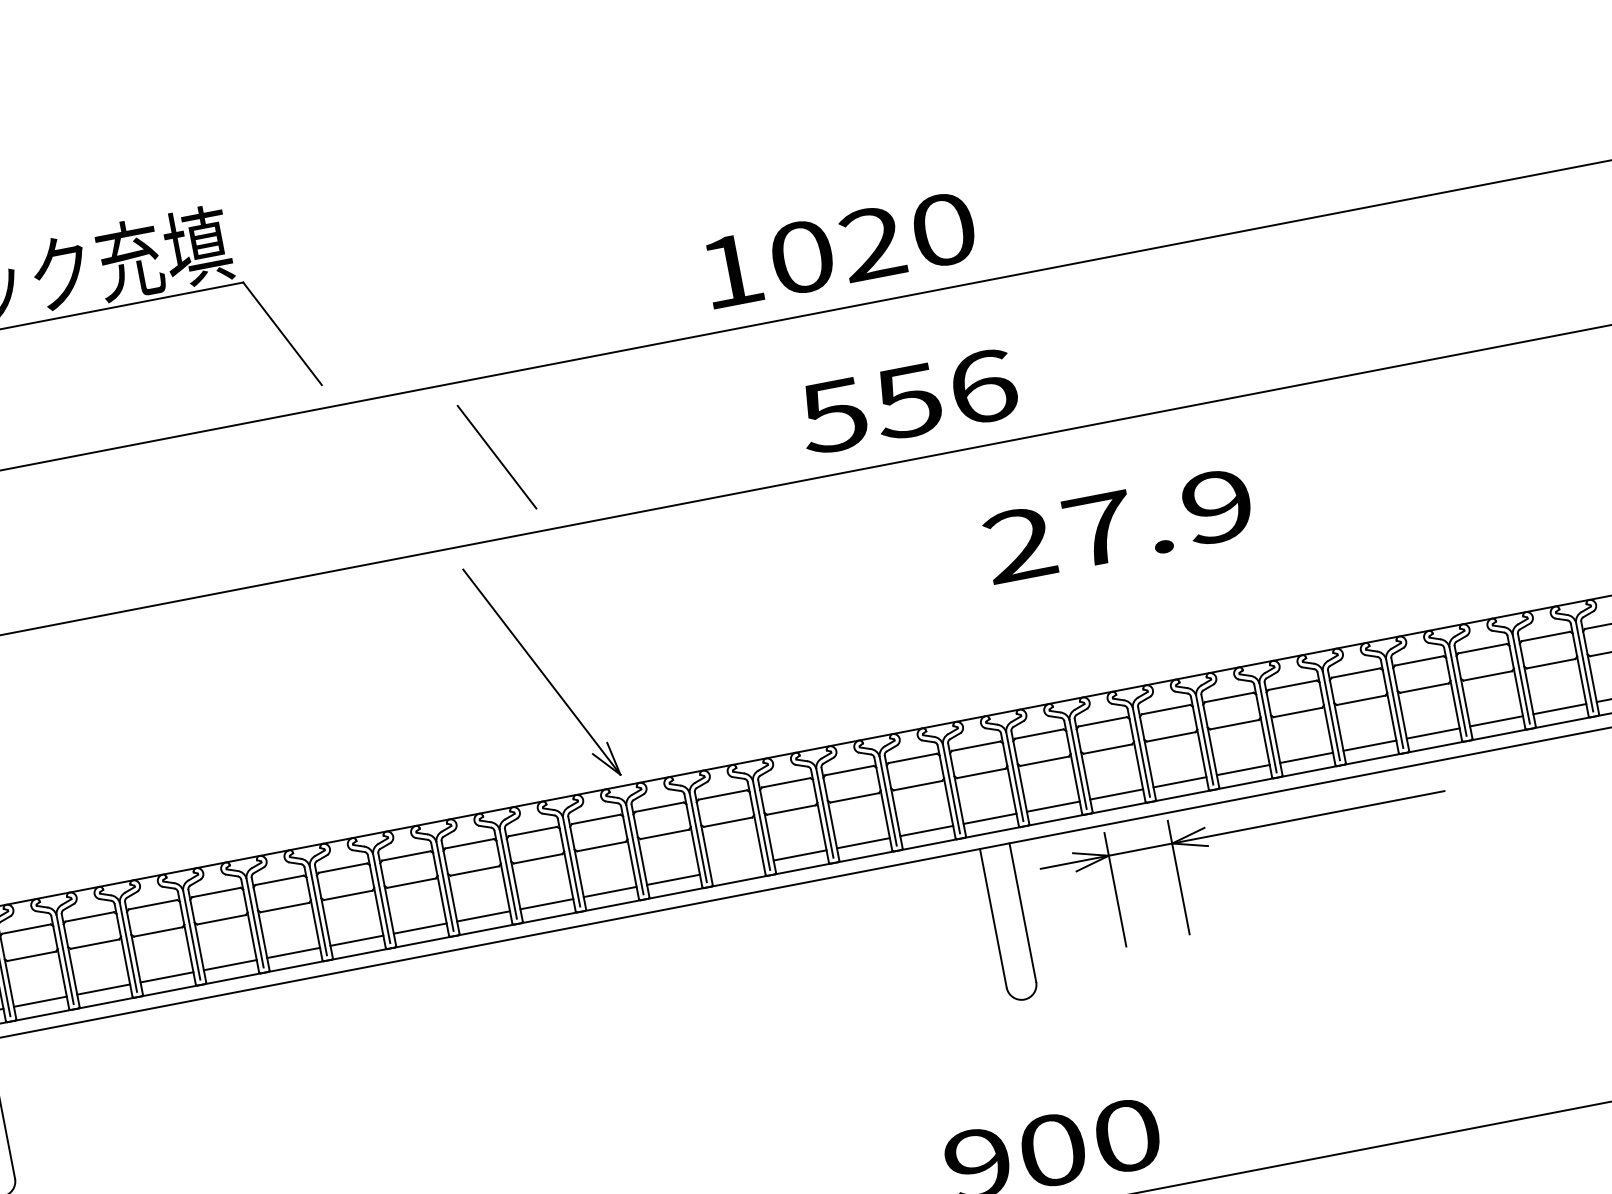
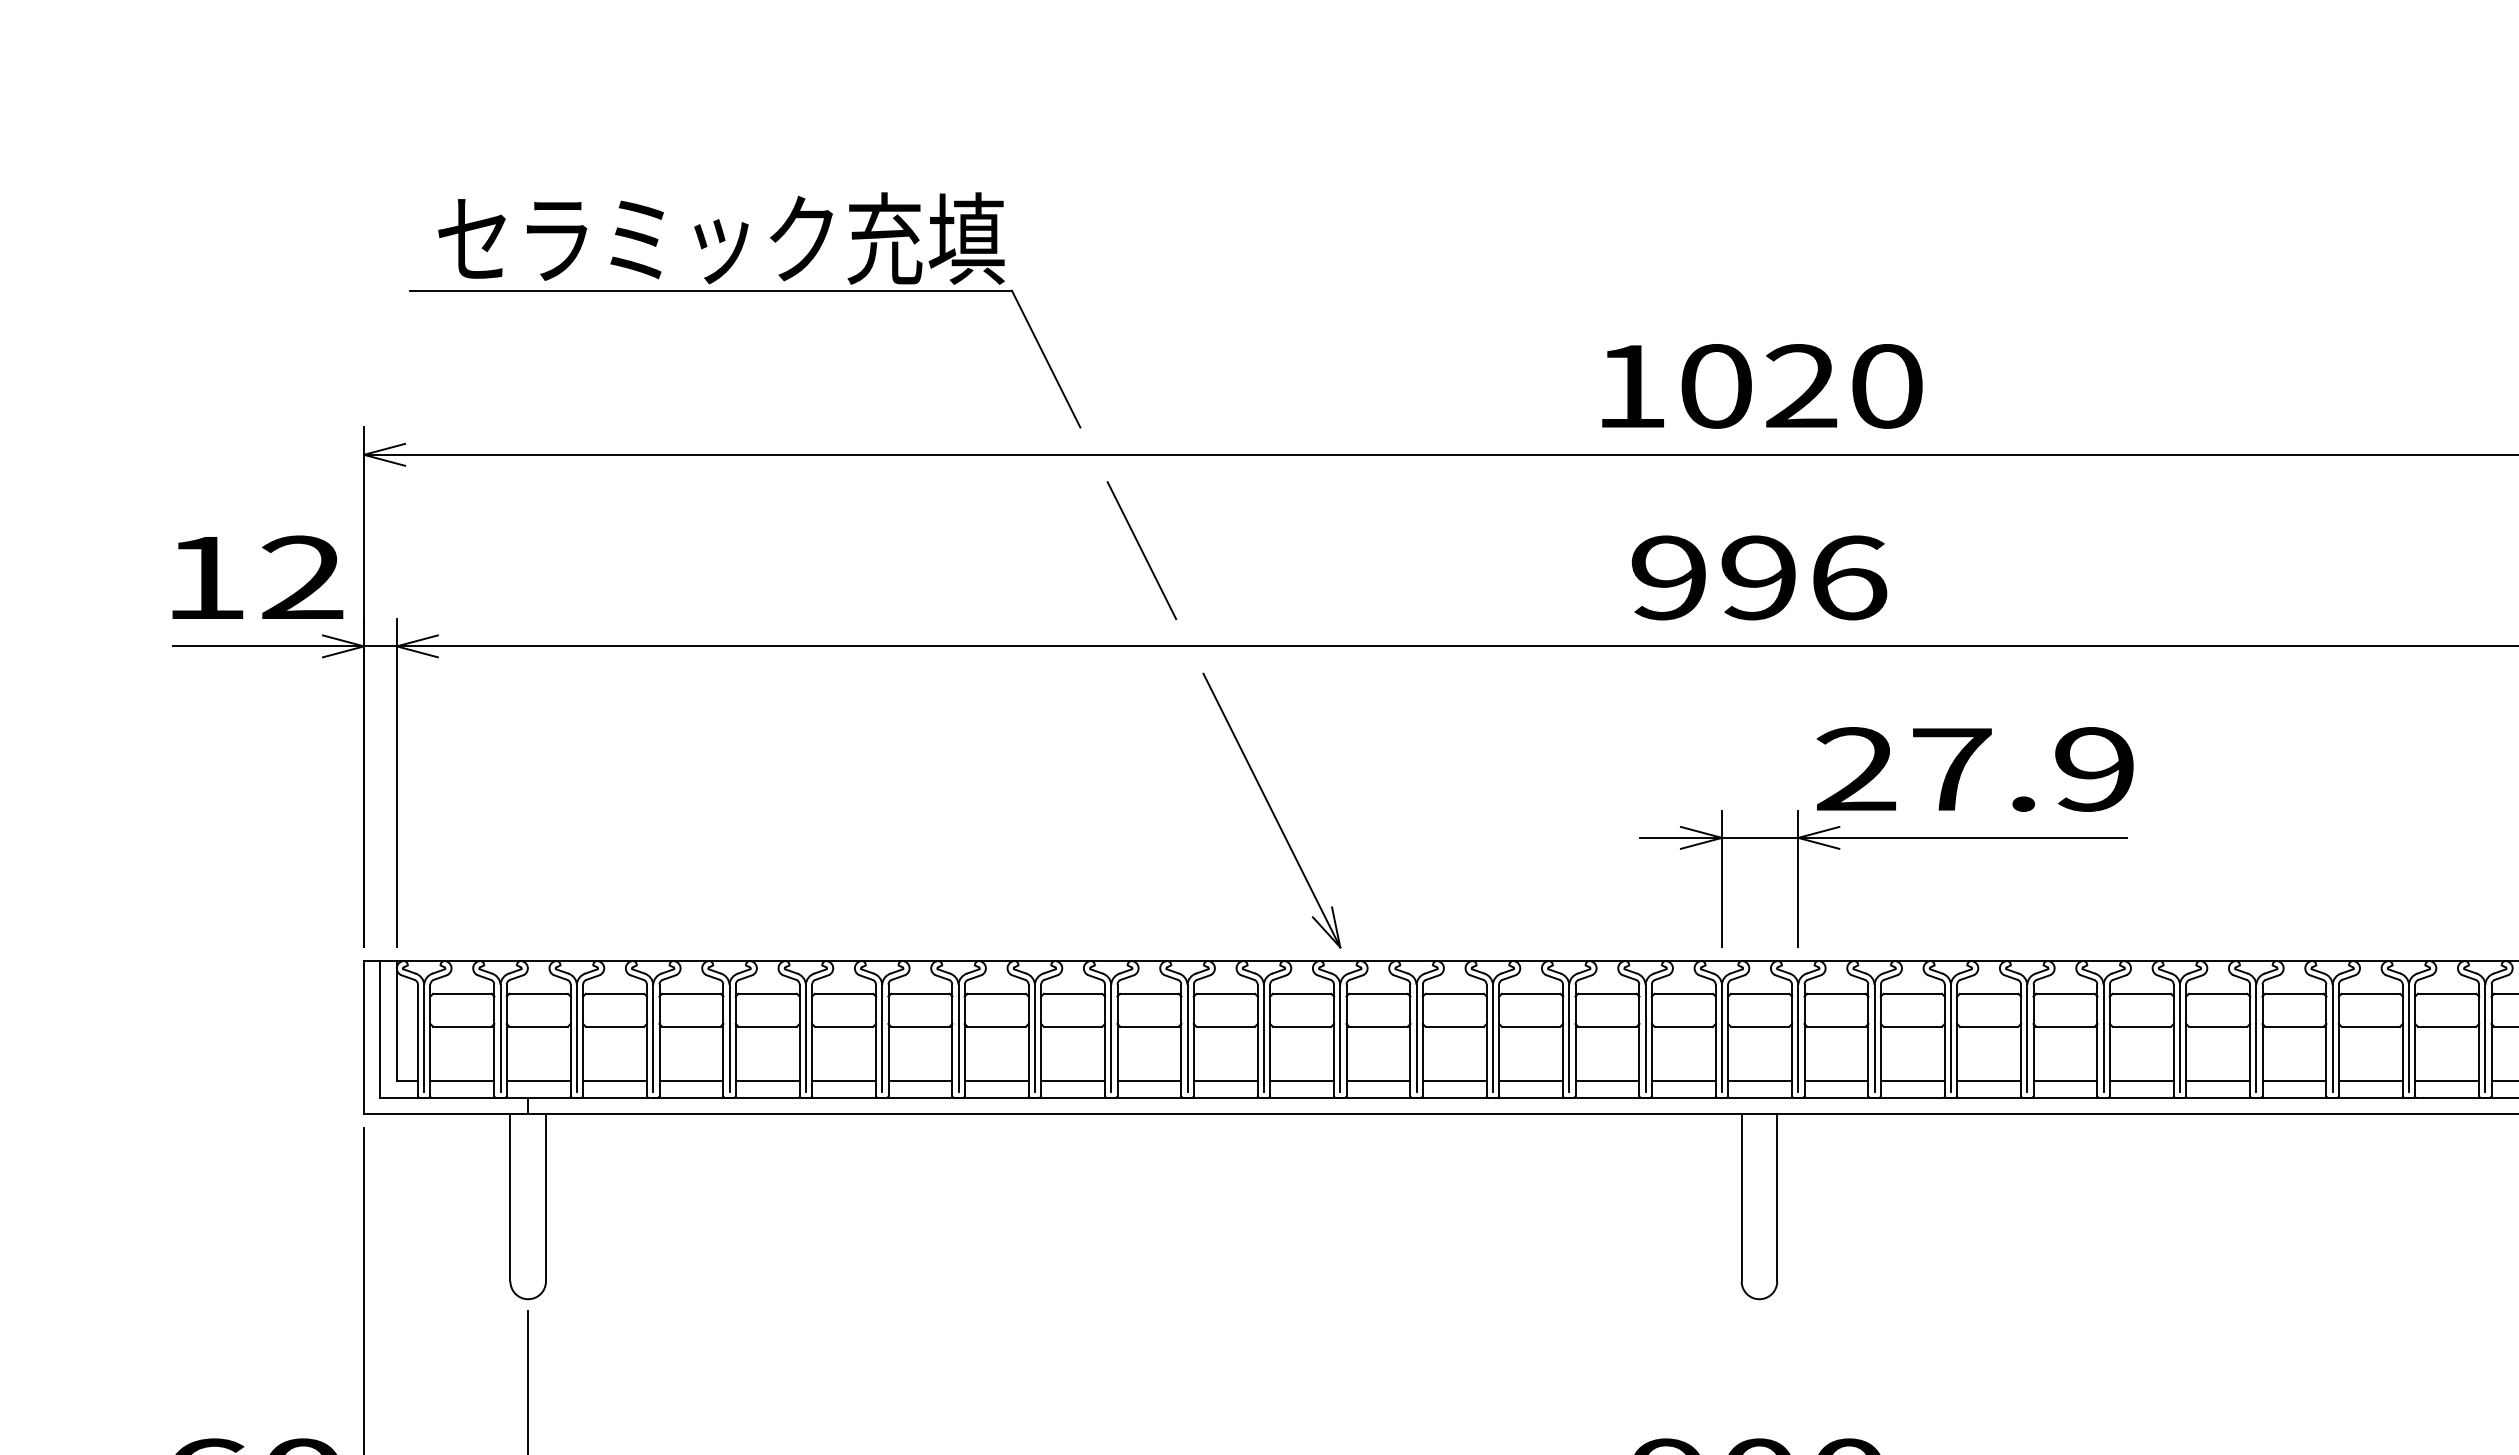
text: (840, 249) -> (1762, 386), moved
text: (870, 408) -> (1712, 577), 556 -> 996
line: (496, 457) -> (1141, 550), moved
part: (1242, 830) -> (1883, 838), moved
line: (736, 867) -> (1454, 1081), added

